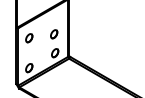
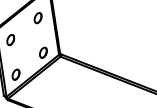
part: (54, 34) -> (38, 18), moved

